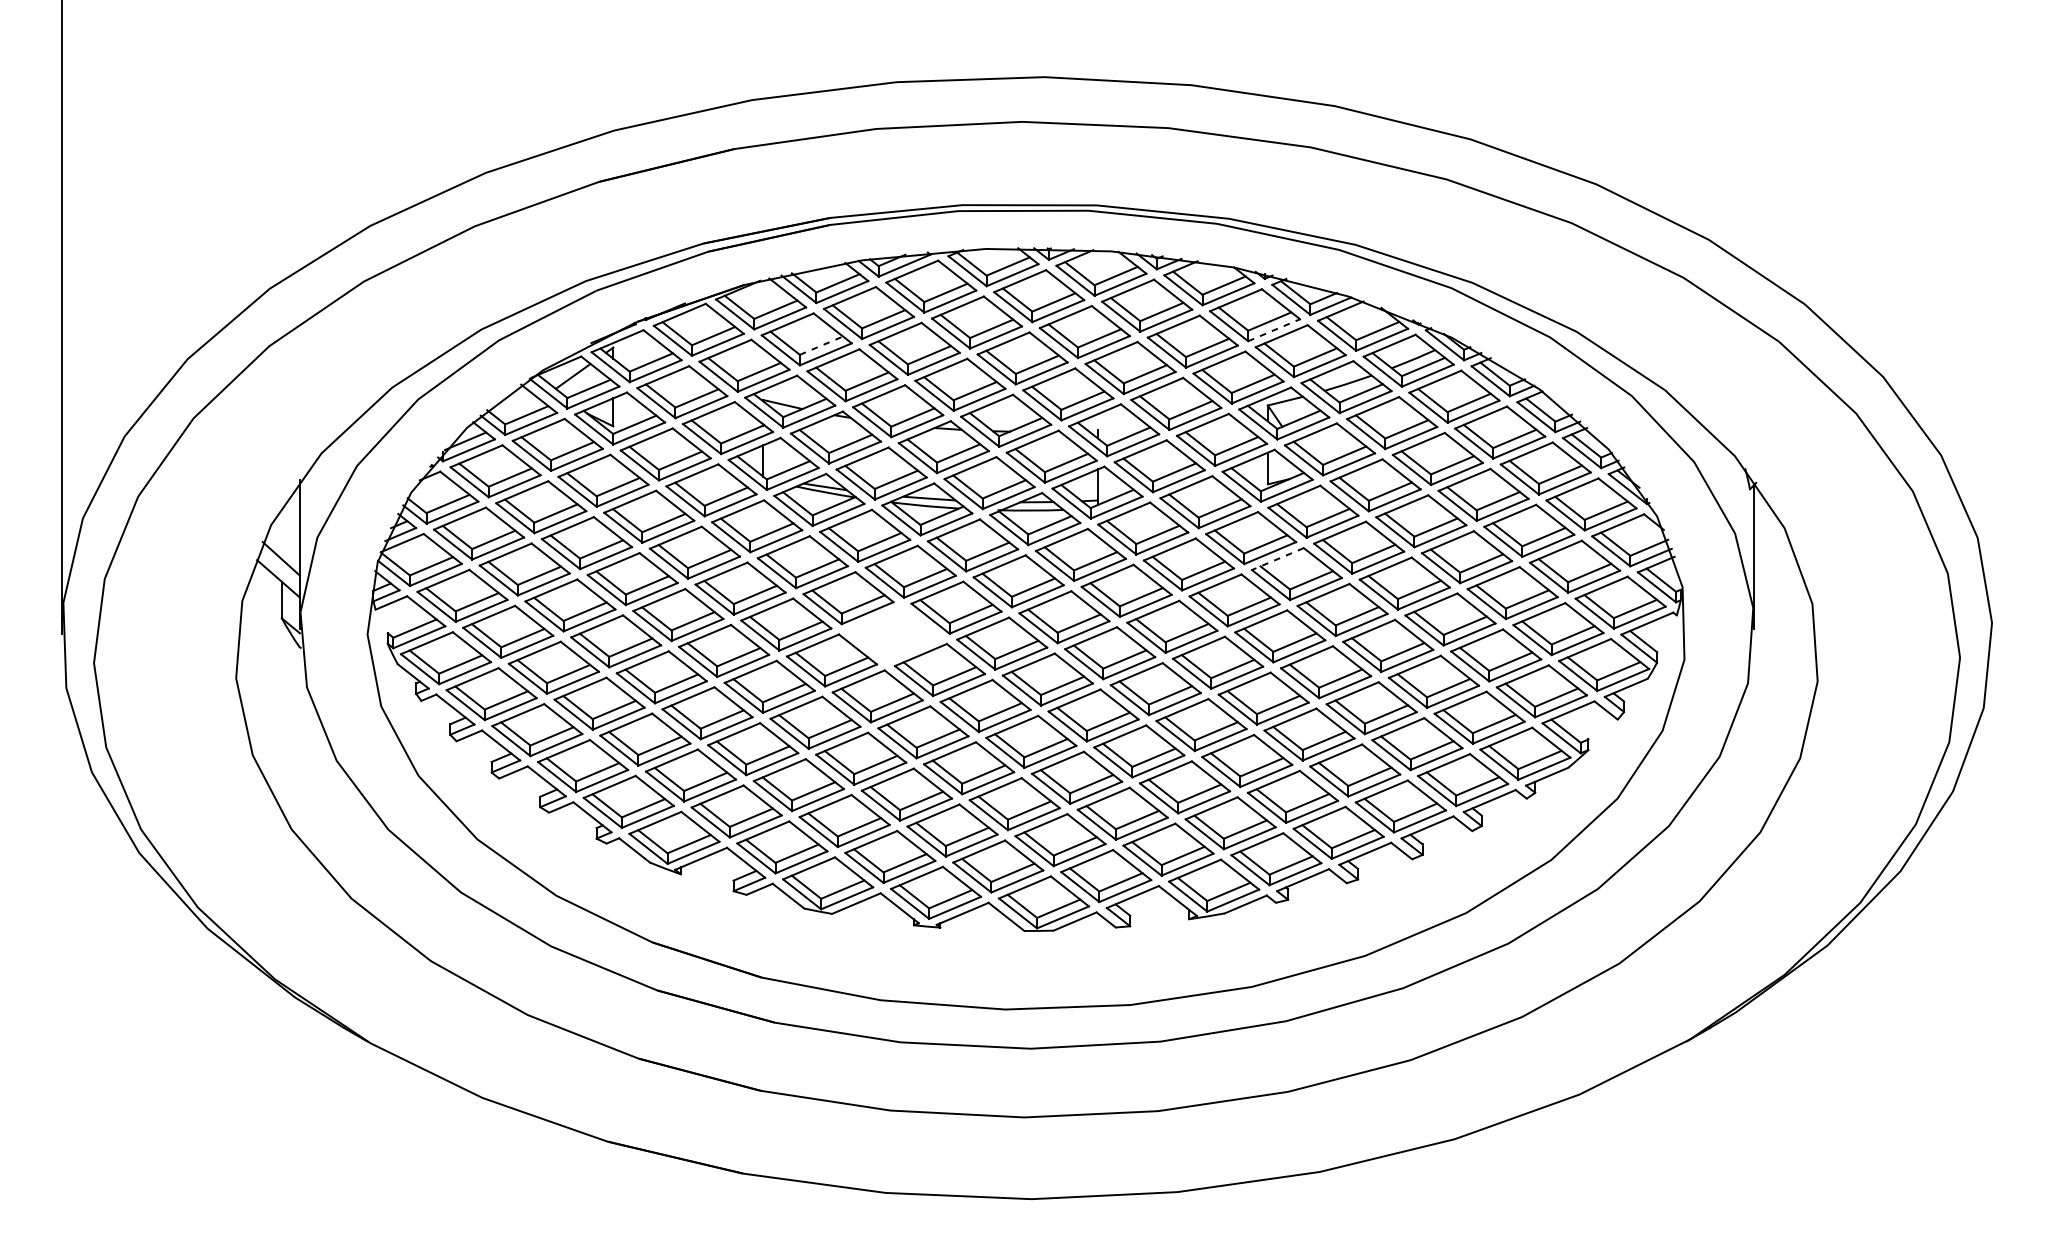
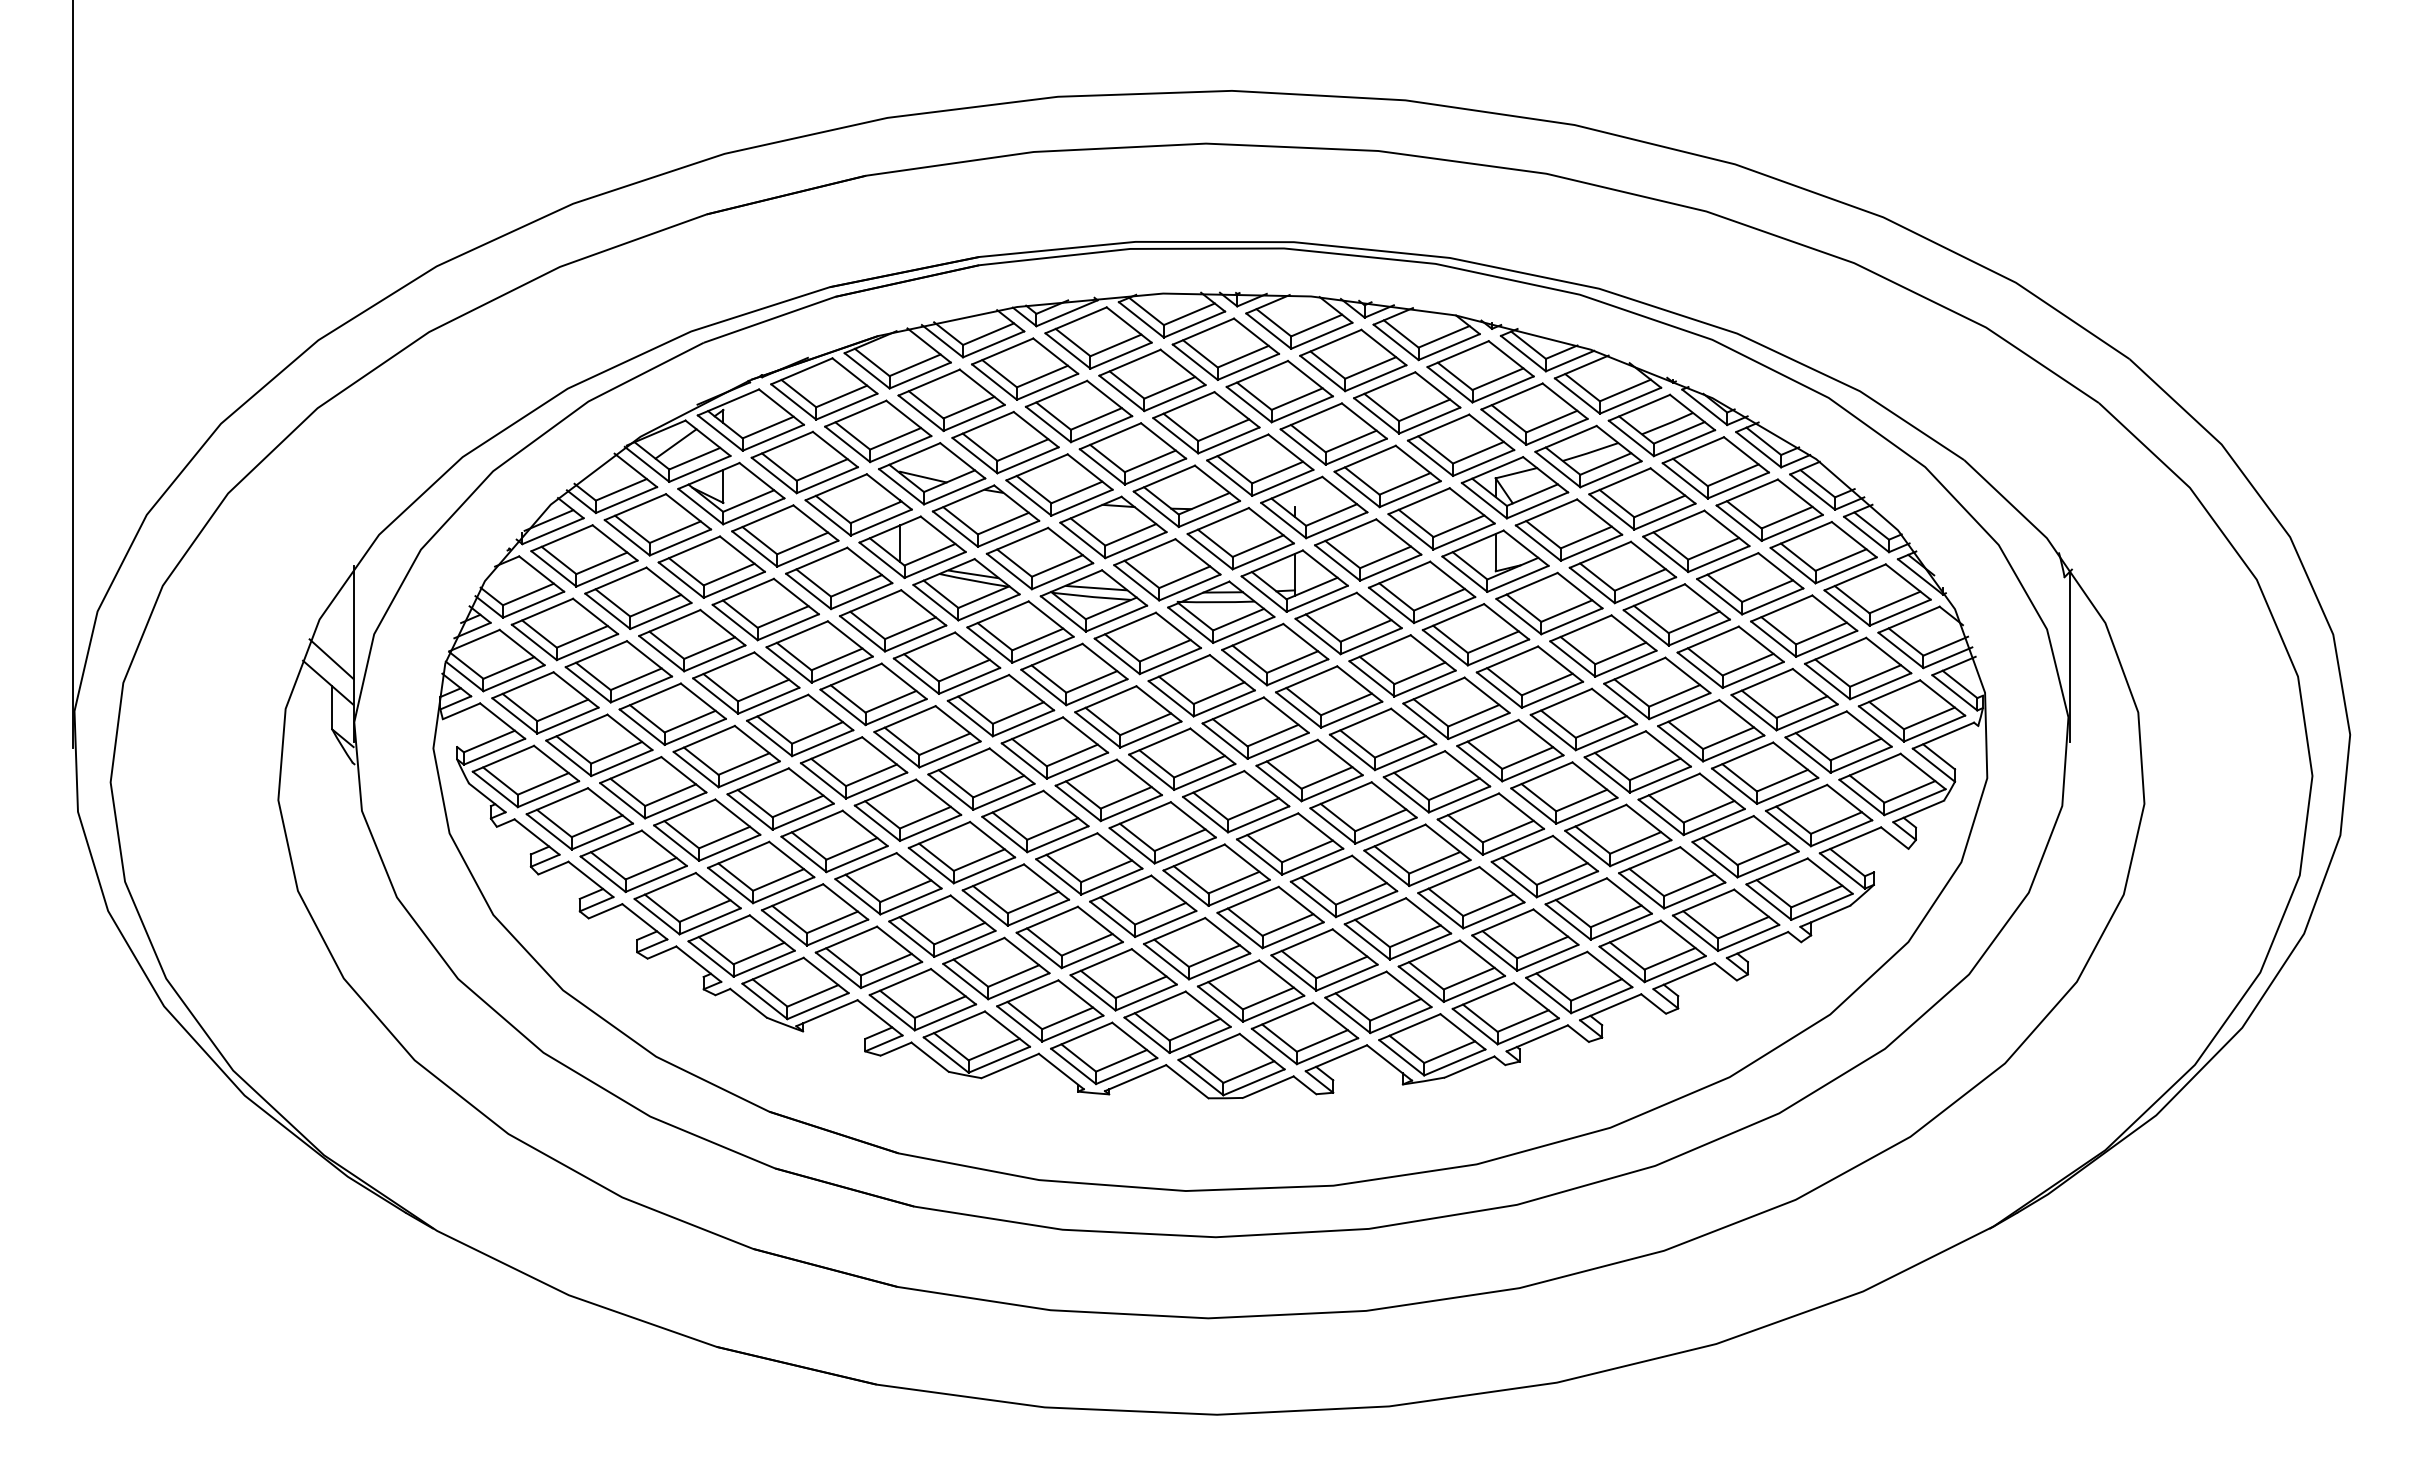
line: (1274, 330) -> (1503, 389), dashed -> solid
line: (821, 345) -> (969, 407), dashed -> solid
line: (1277, 559) -> (1507, 659), dashed -> solid
part: (893, 633) -> (1054, 747), added

